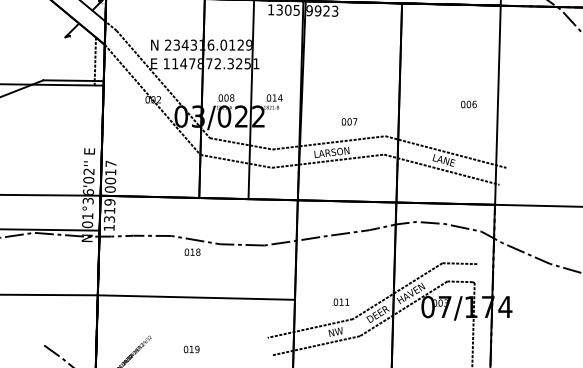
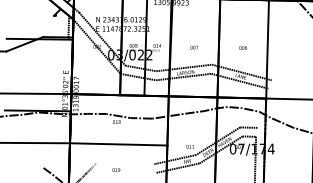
text: (469, 103) -> (243, 47), moved
text: (347, 121) -> (193, 47), moved

